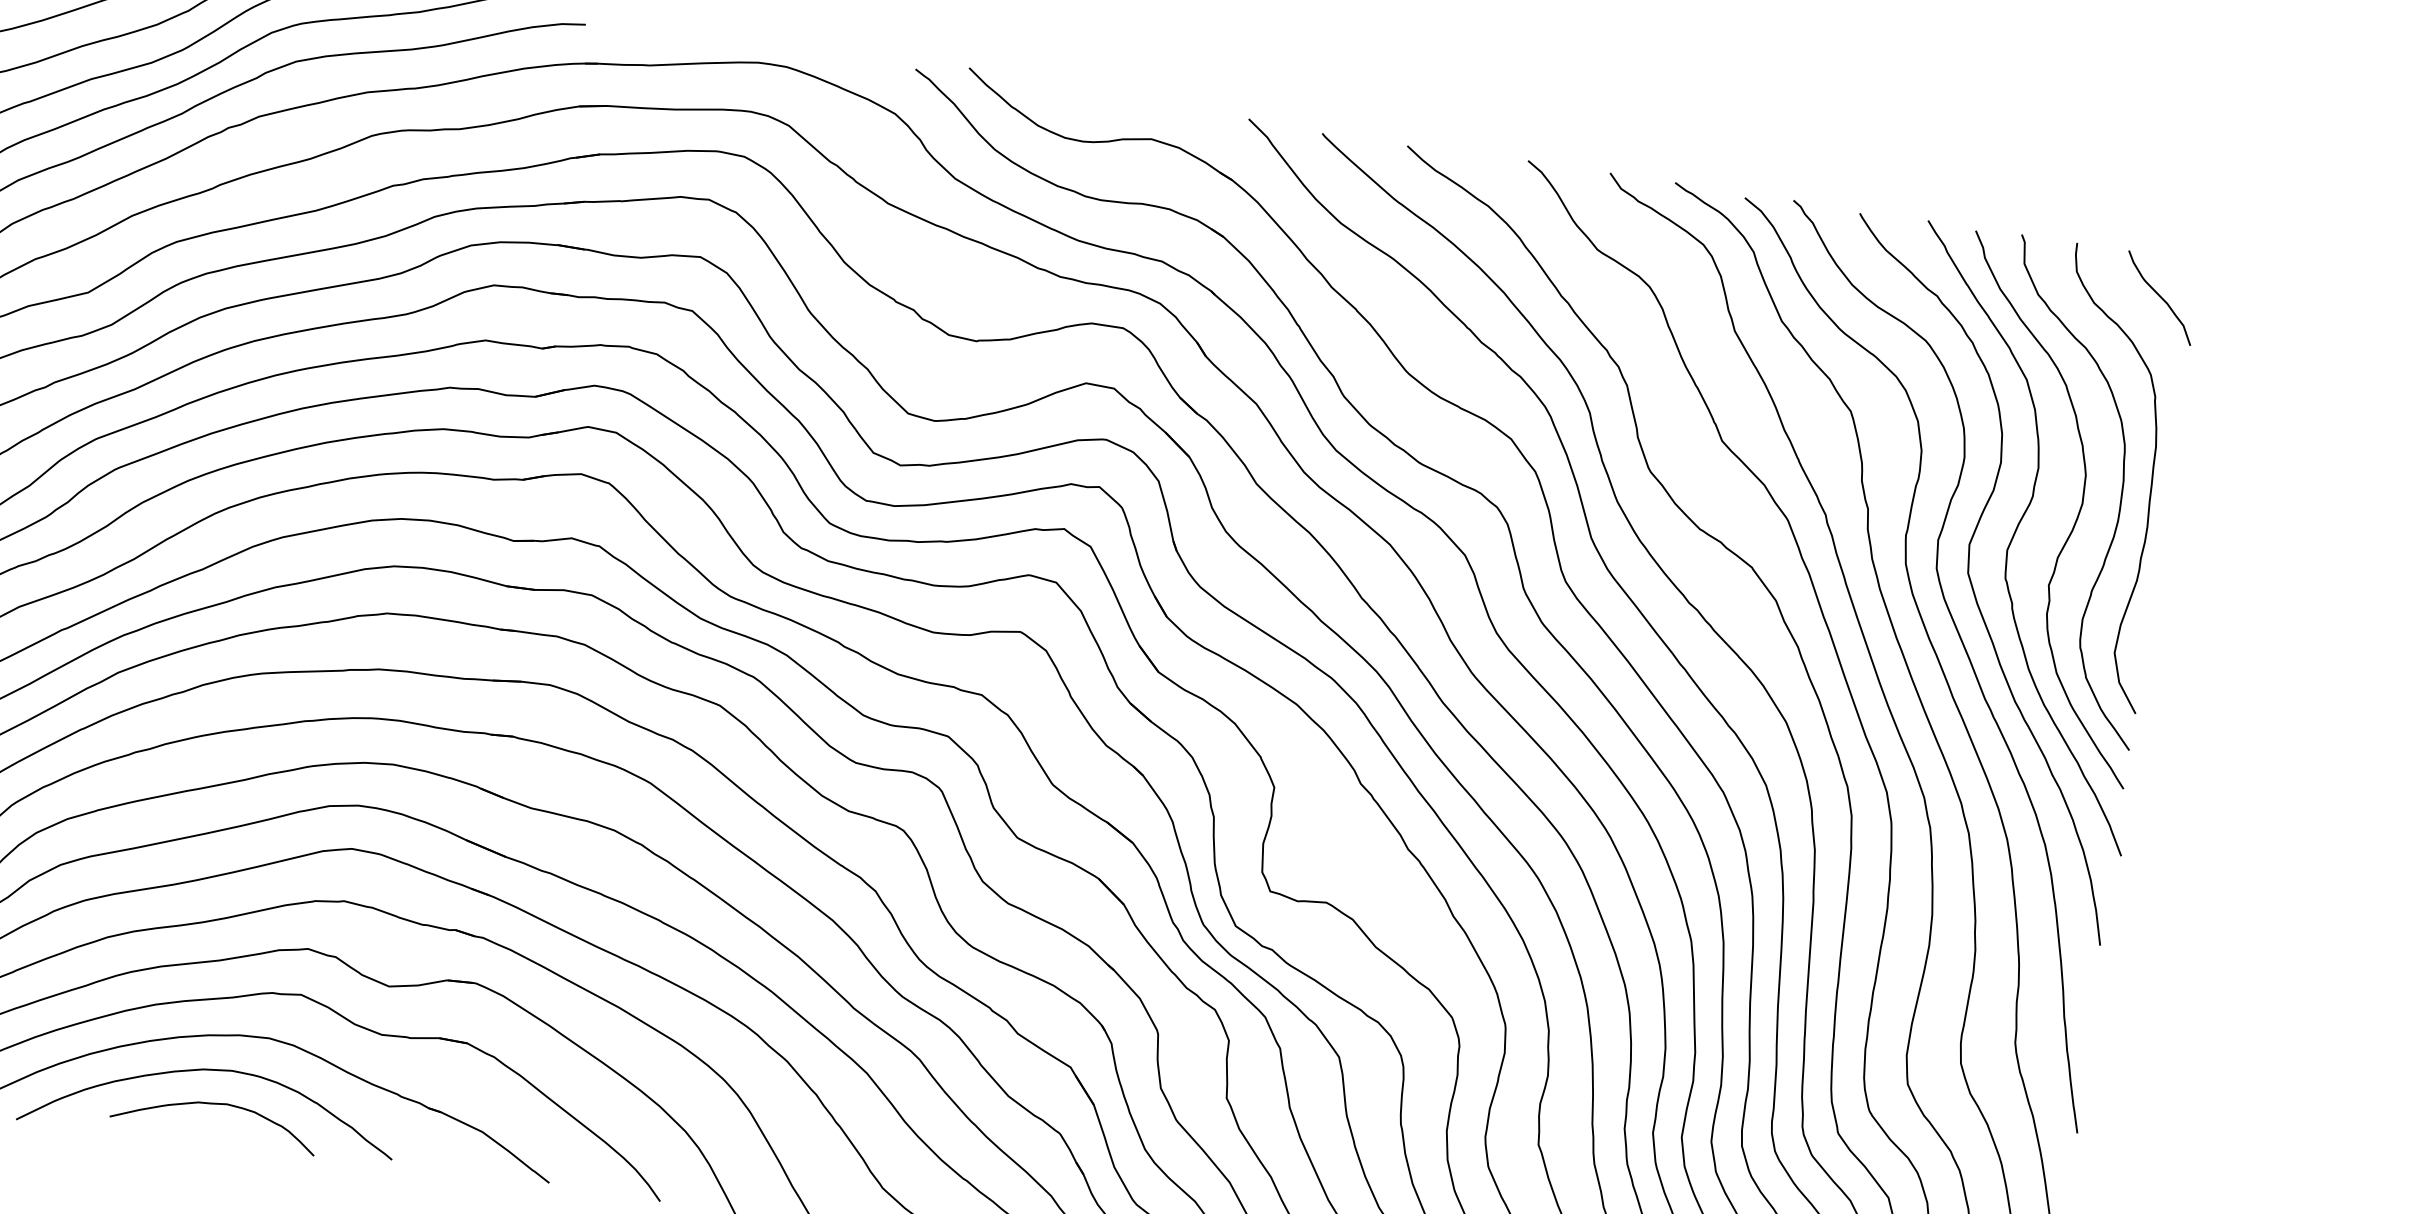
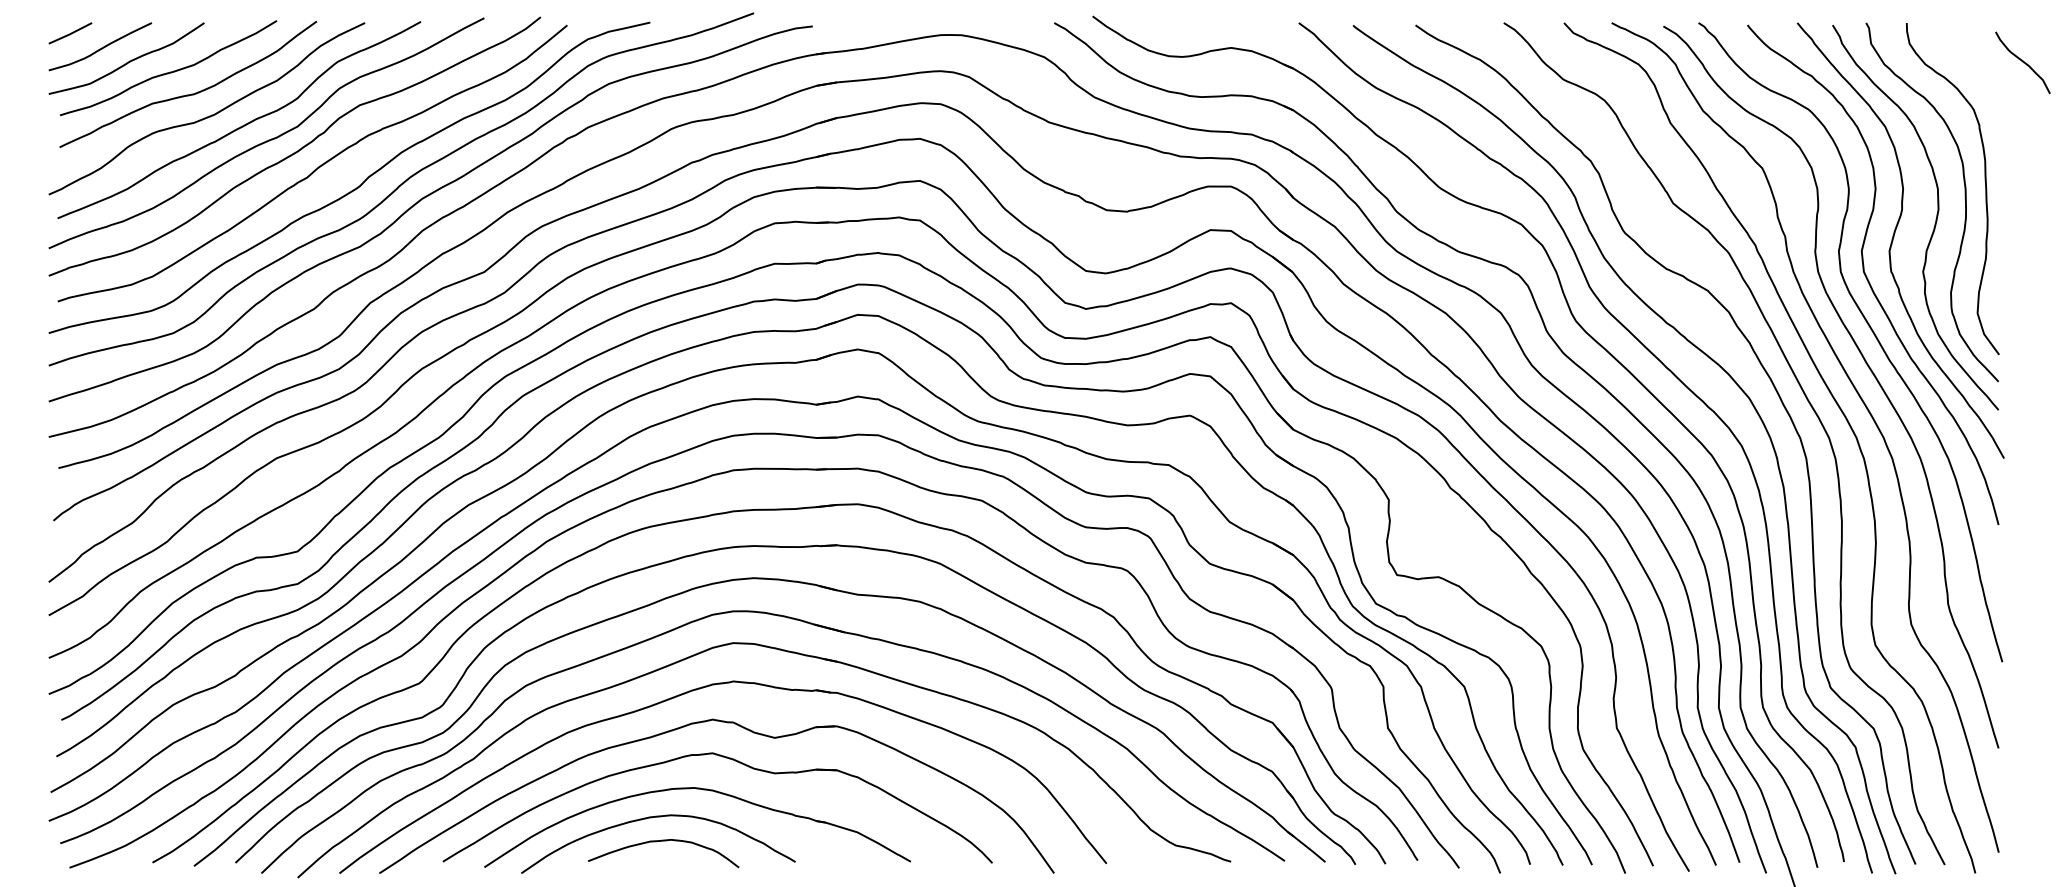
curve: (2159, 297) -> (2022, 62), moved

